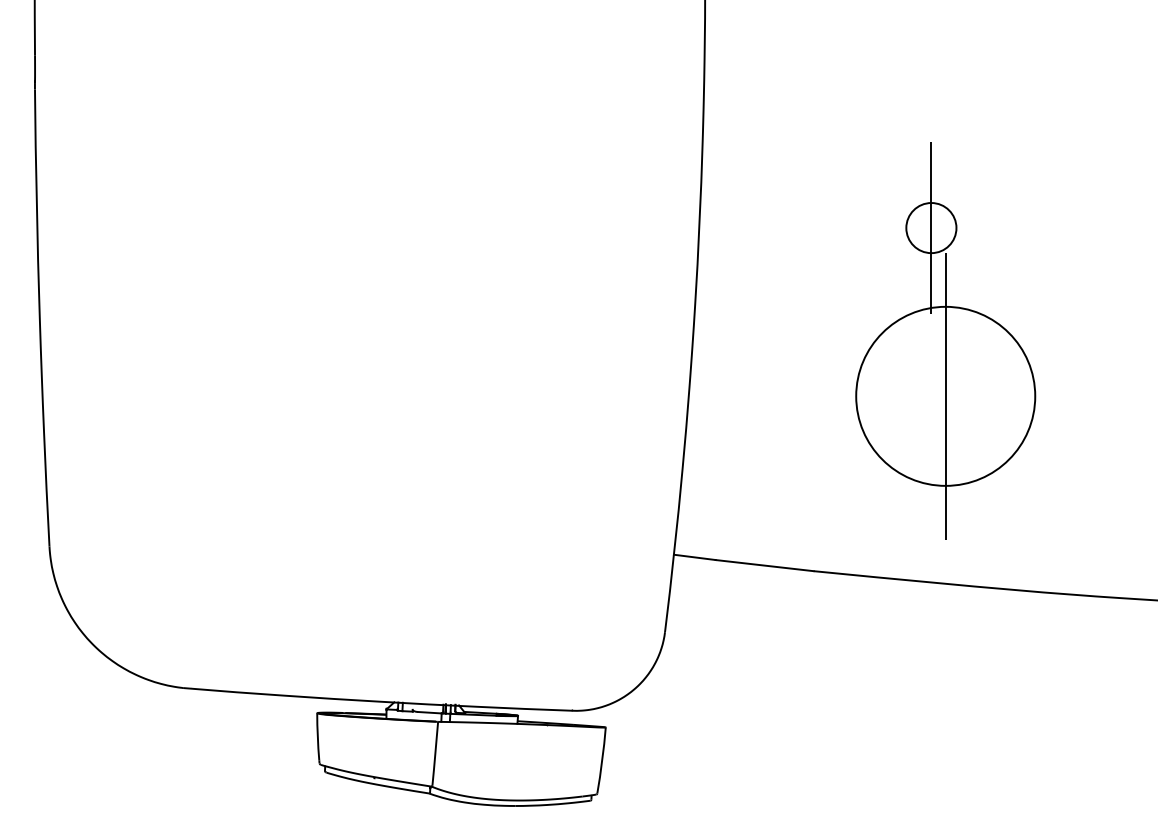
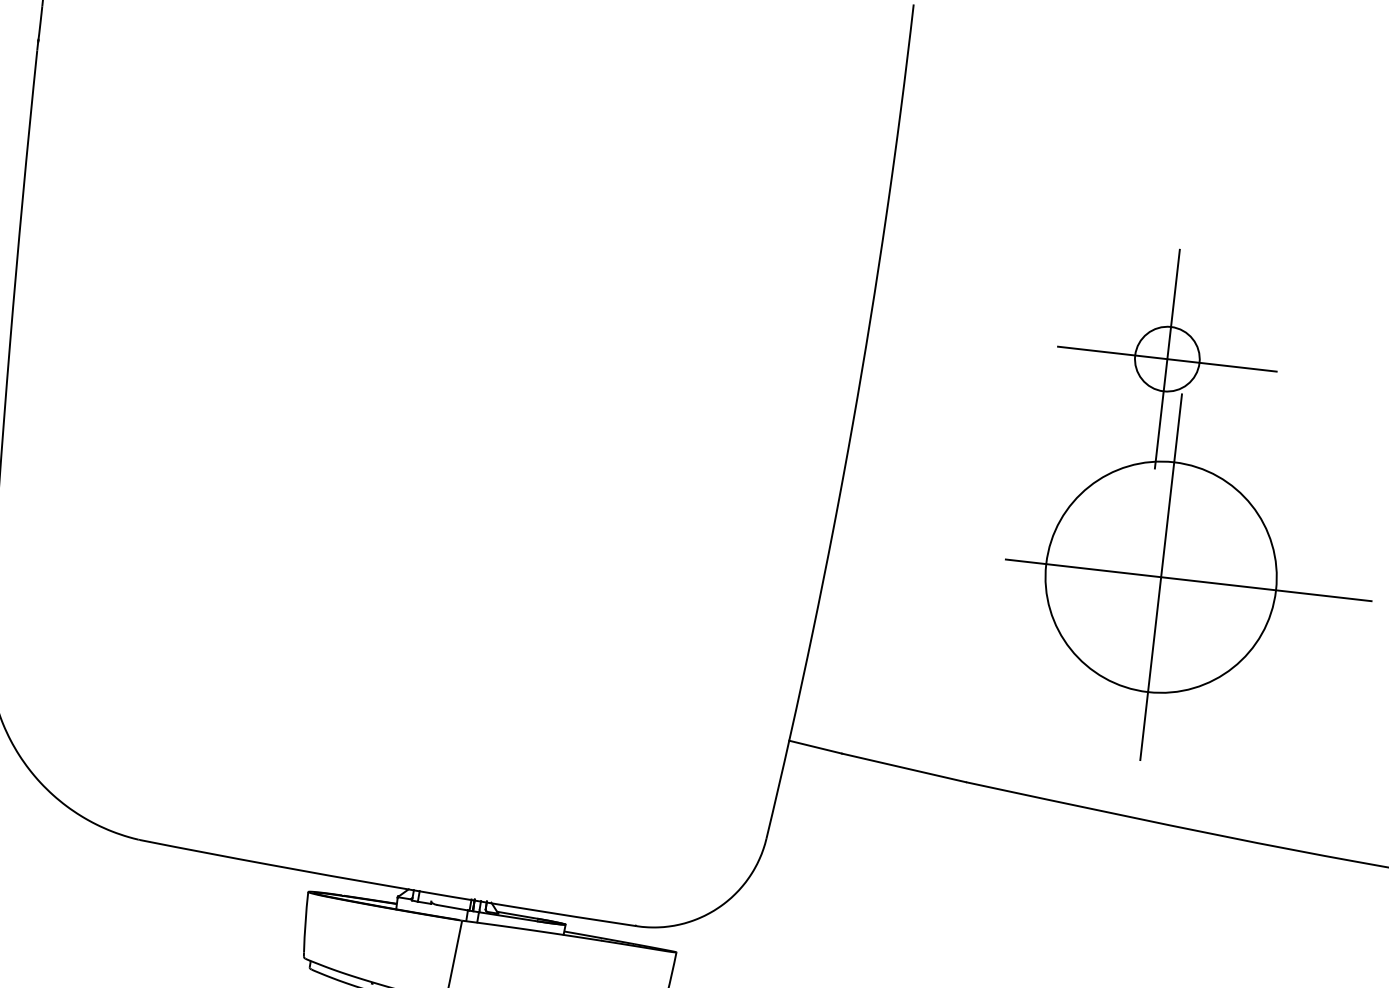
line: (931, 228) -> (1167, 359), added
line: (966, 396) -> (1187, 580), added

